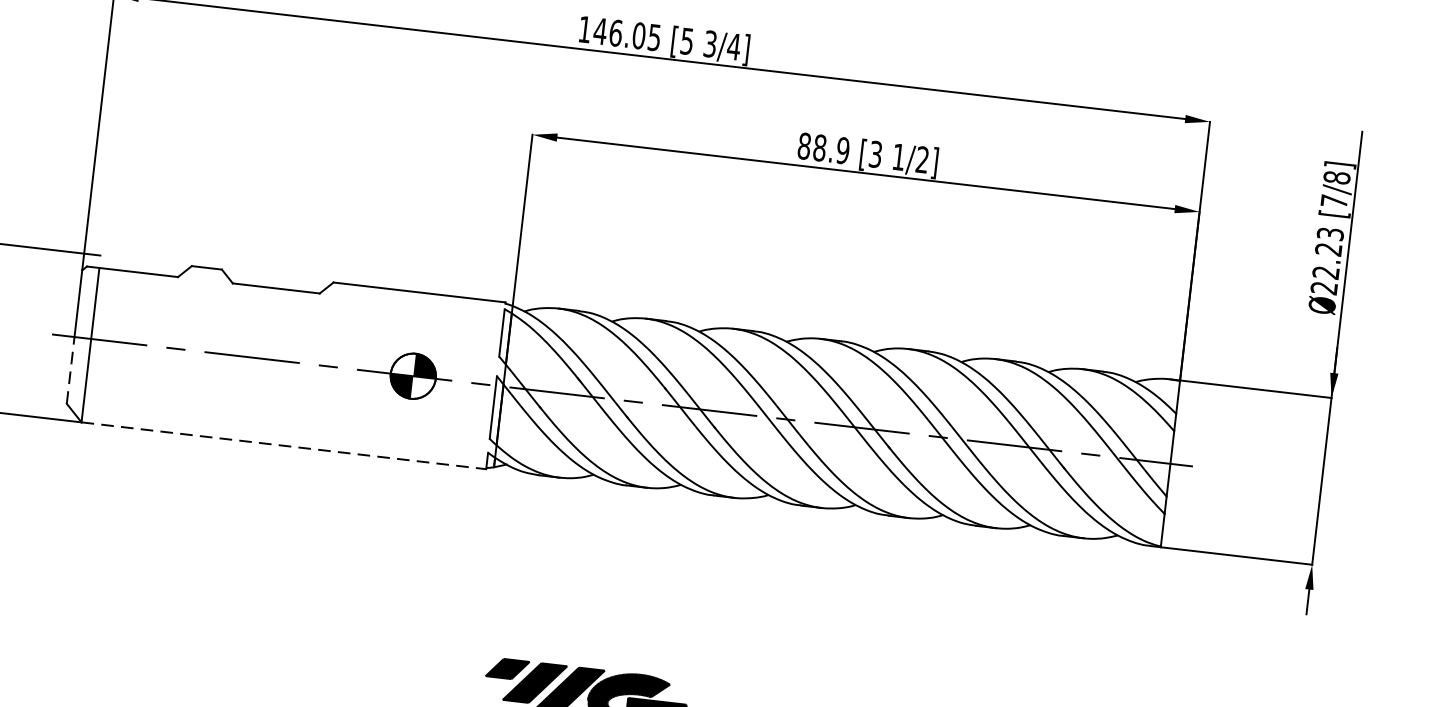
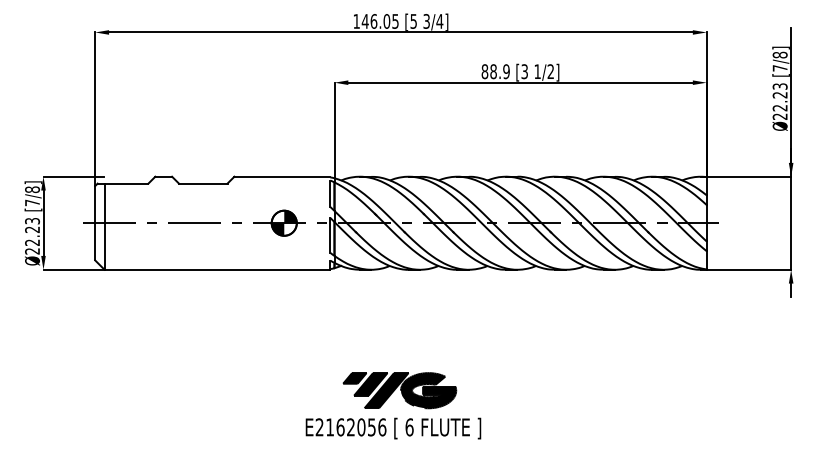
line: (71, 369) -> (95, 241), dashed -> solid
line: (284, 445) -> (217, 269), dashed -> solid

